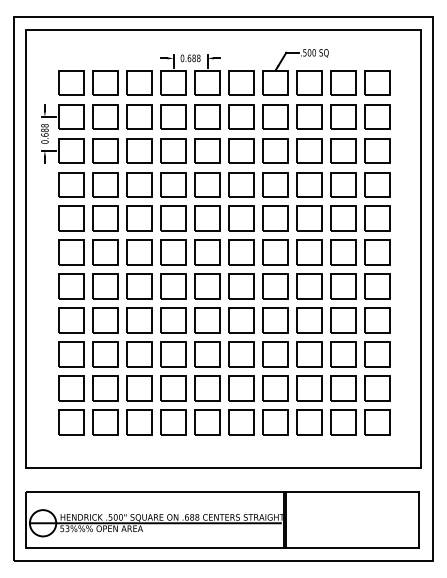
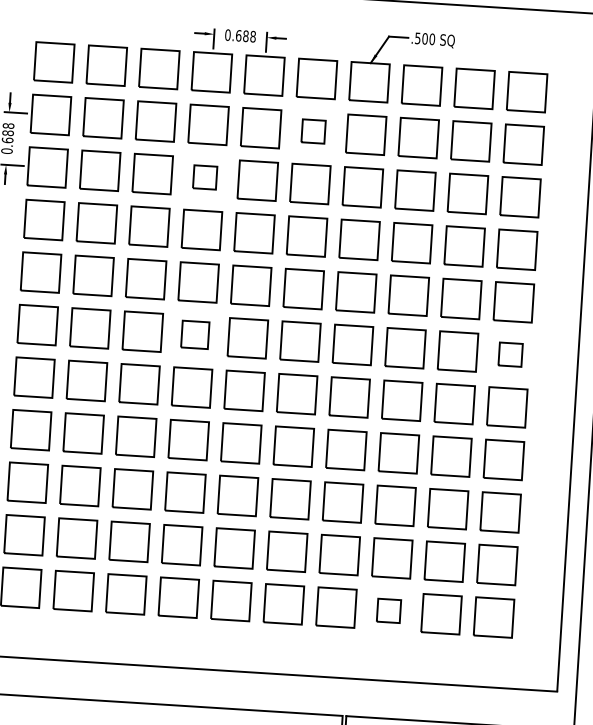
part: (241, 116) -> (313, 130), size x0.6
part: (173, 150) -> (205, 176), size x0.6
part: (173, 252) -> (195, 334), size x0.7
part: (377, 252) -> (510, 354), size x0.6
part: (309, 422) -> (389, 610), size x0.6

